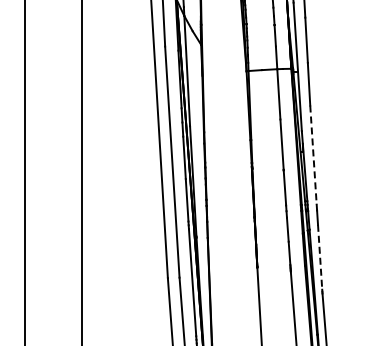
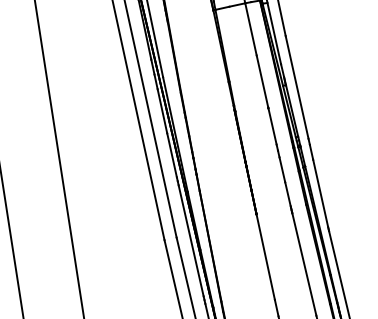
line: (313, 155) -> (297, 87), dashed -> solid
line: (320, 257) -> (321, 193), dashed -> solid

